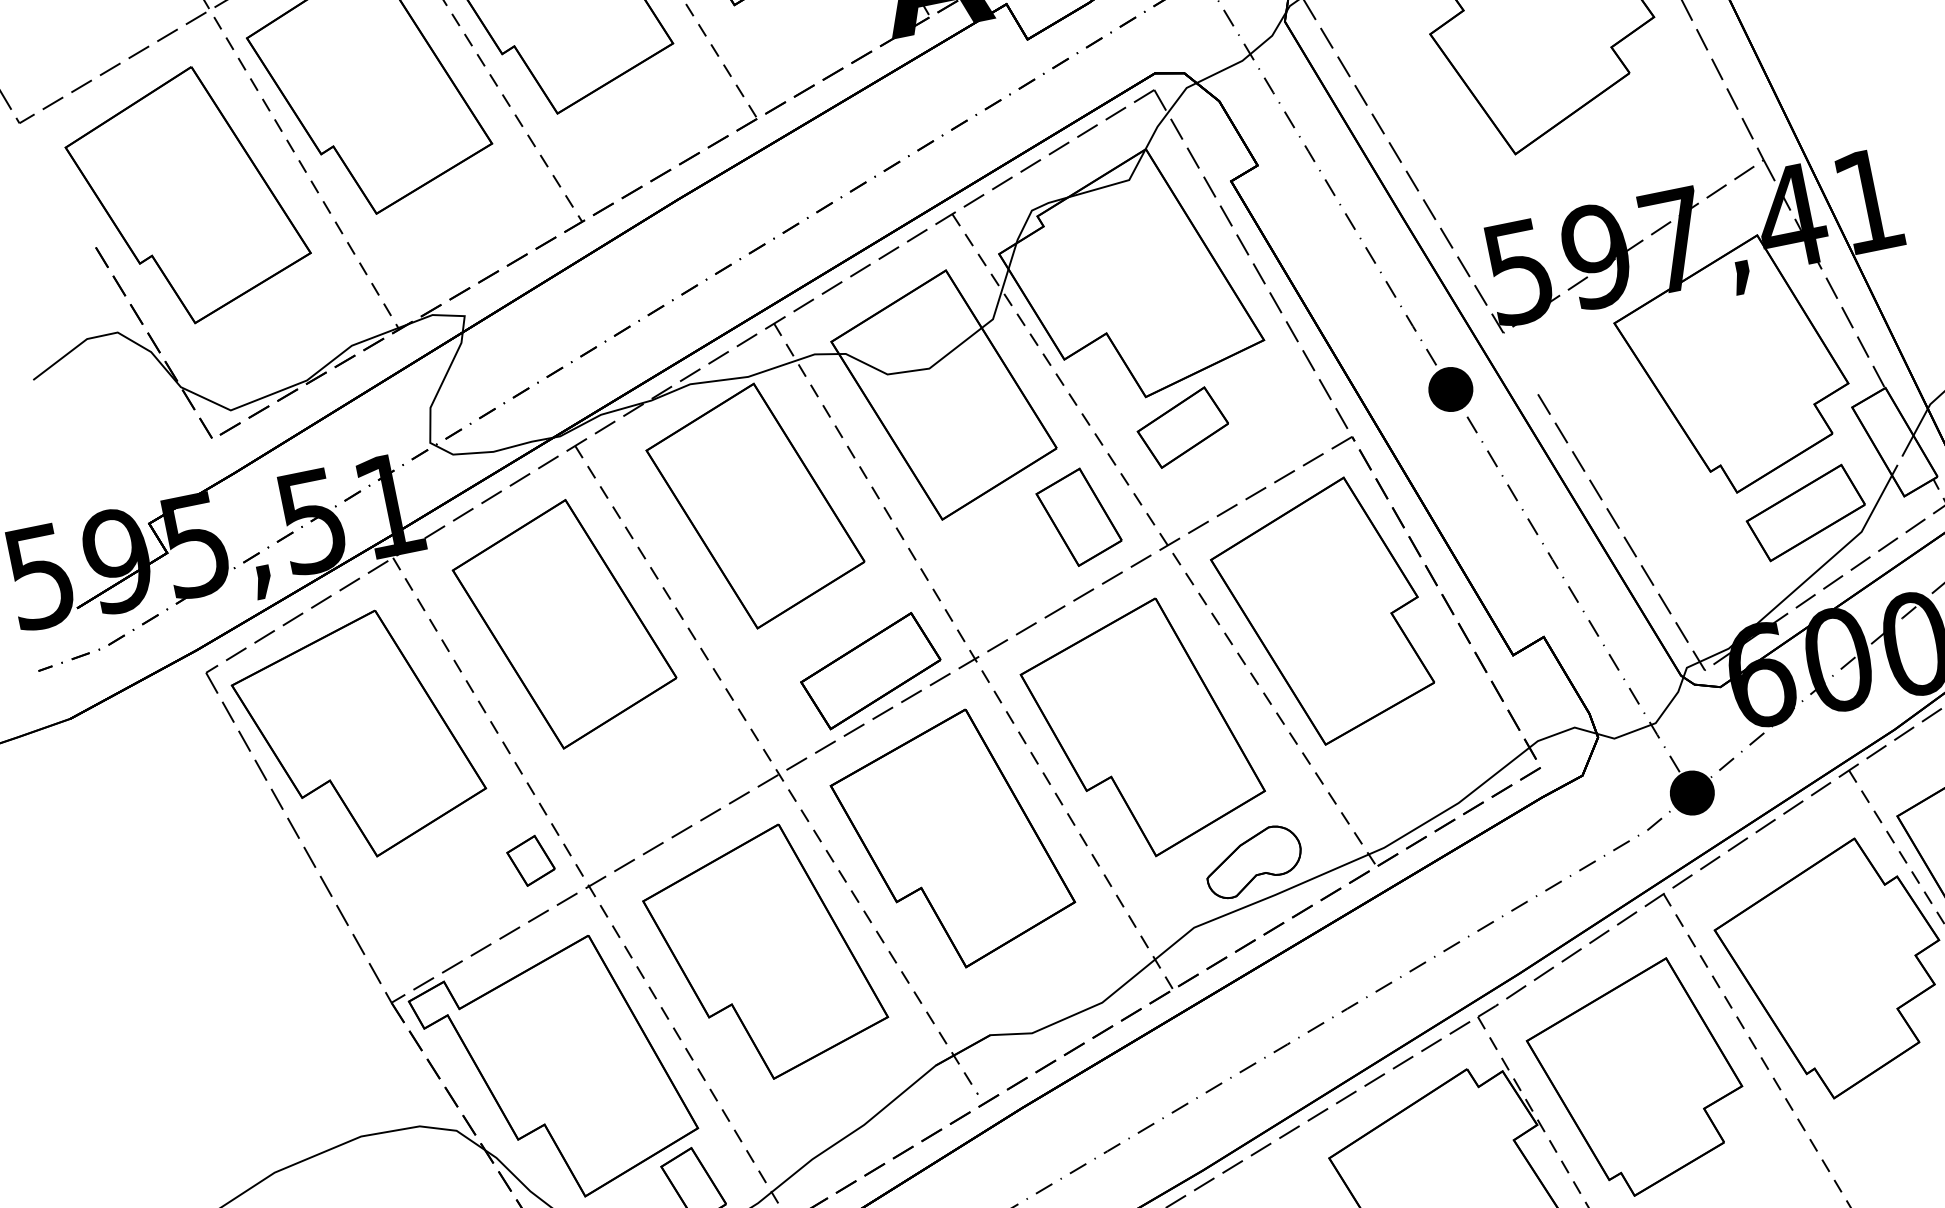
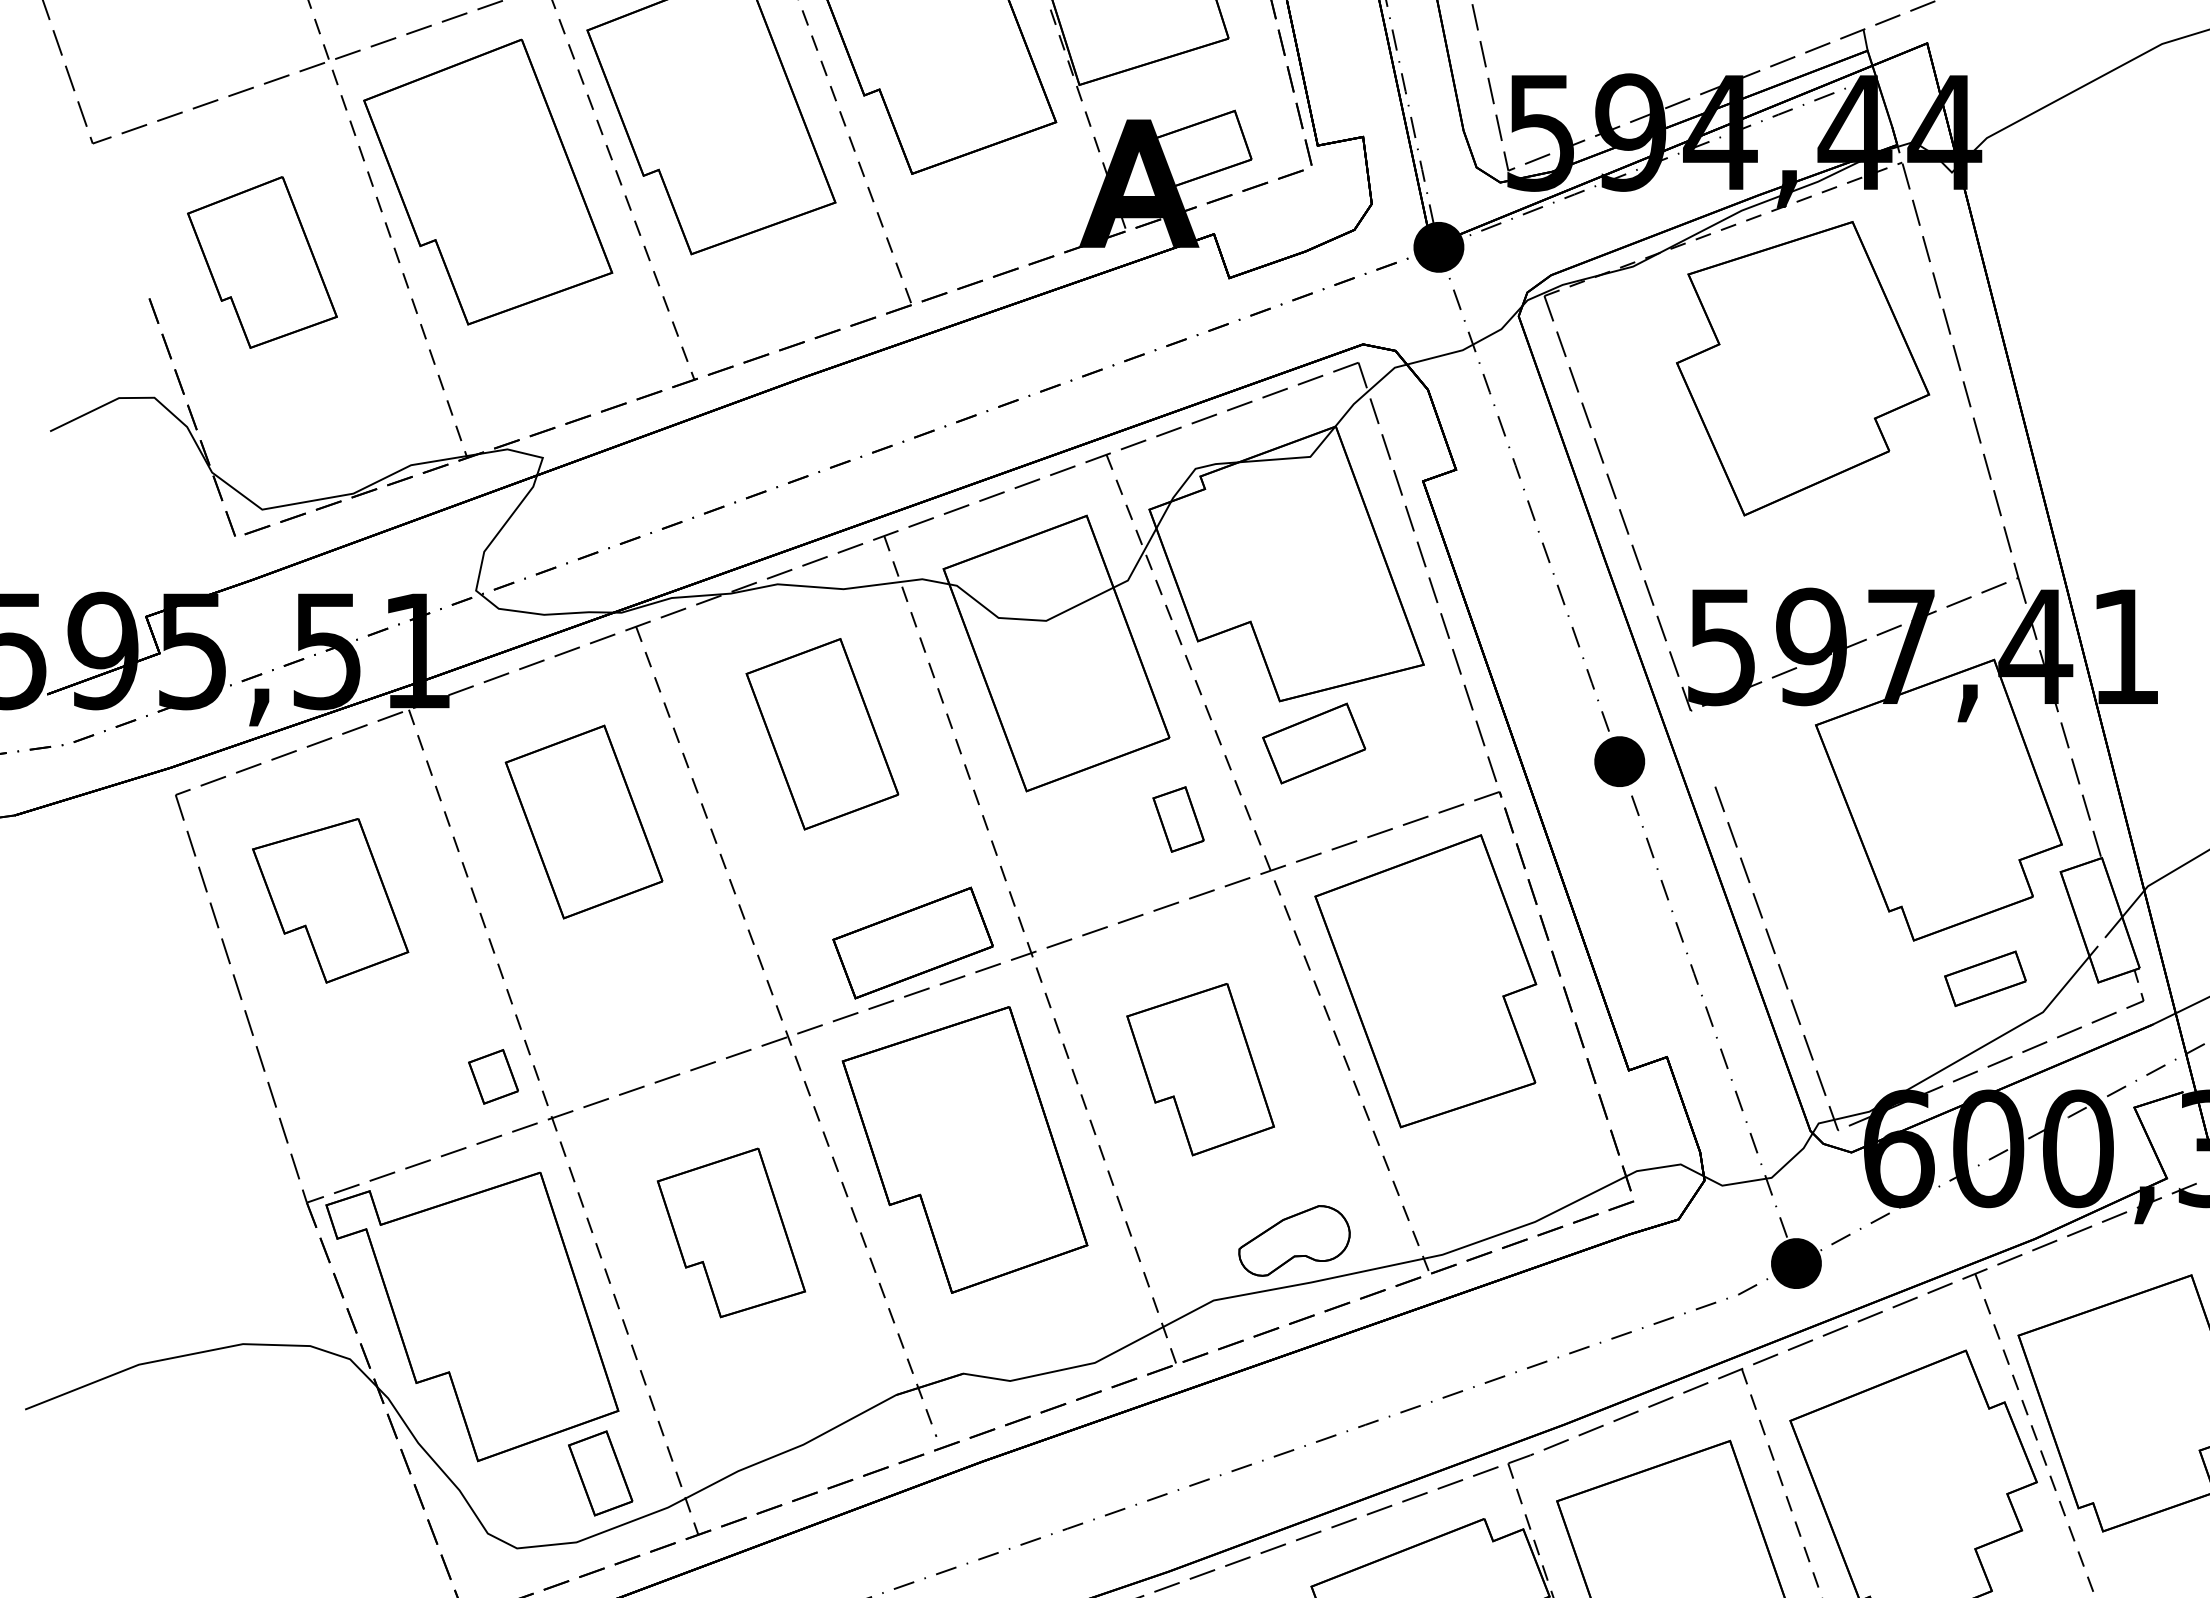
part: (187, 196) -> (262, 262), size x0.6
part: (755, 506) -> (822, 734), size x0.7
part: (1805, 512) -> (1985, 978), size x0.6
part: (1078, 517) -> (1178, 819), size x0.6
part: (563, 623) -> (583, 821), size x0.7
part: (1142, 729) -> (1200, 1069), size x0.6
part: (358, 736) -> (330, 900), size x0.6
part: (764, 953) -> (731, 1232), size x0.6

